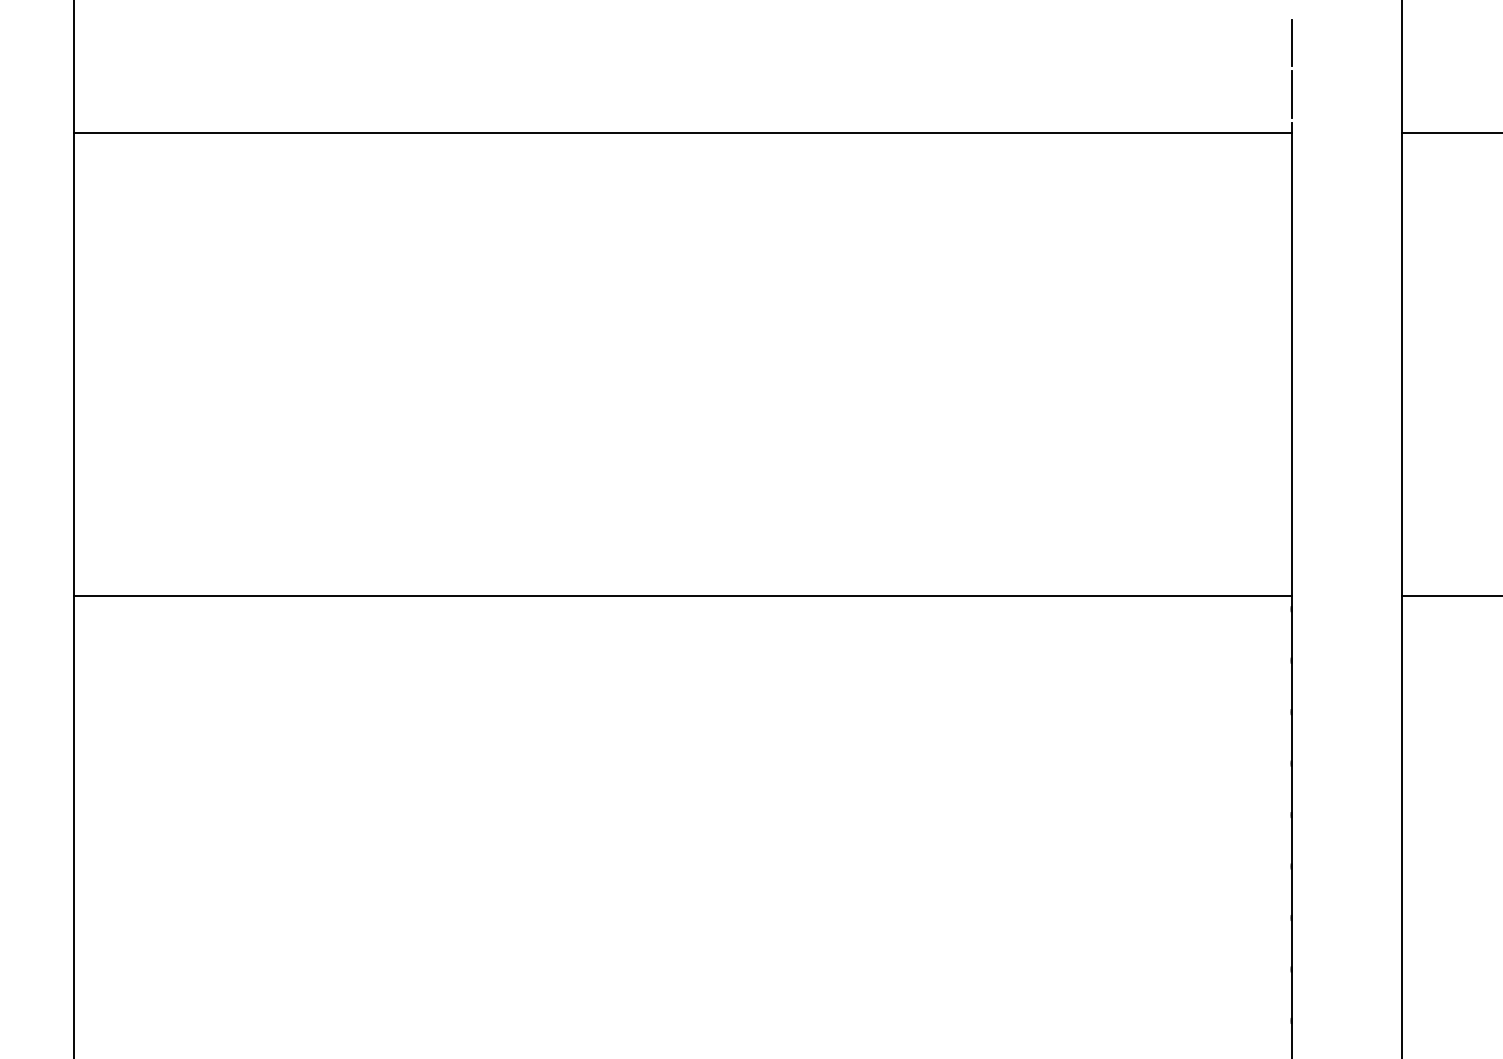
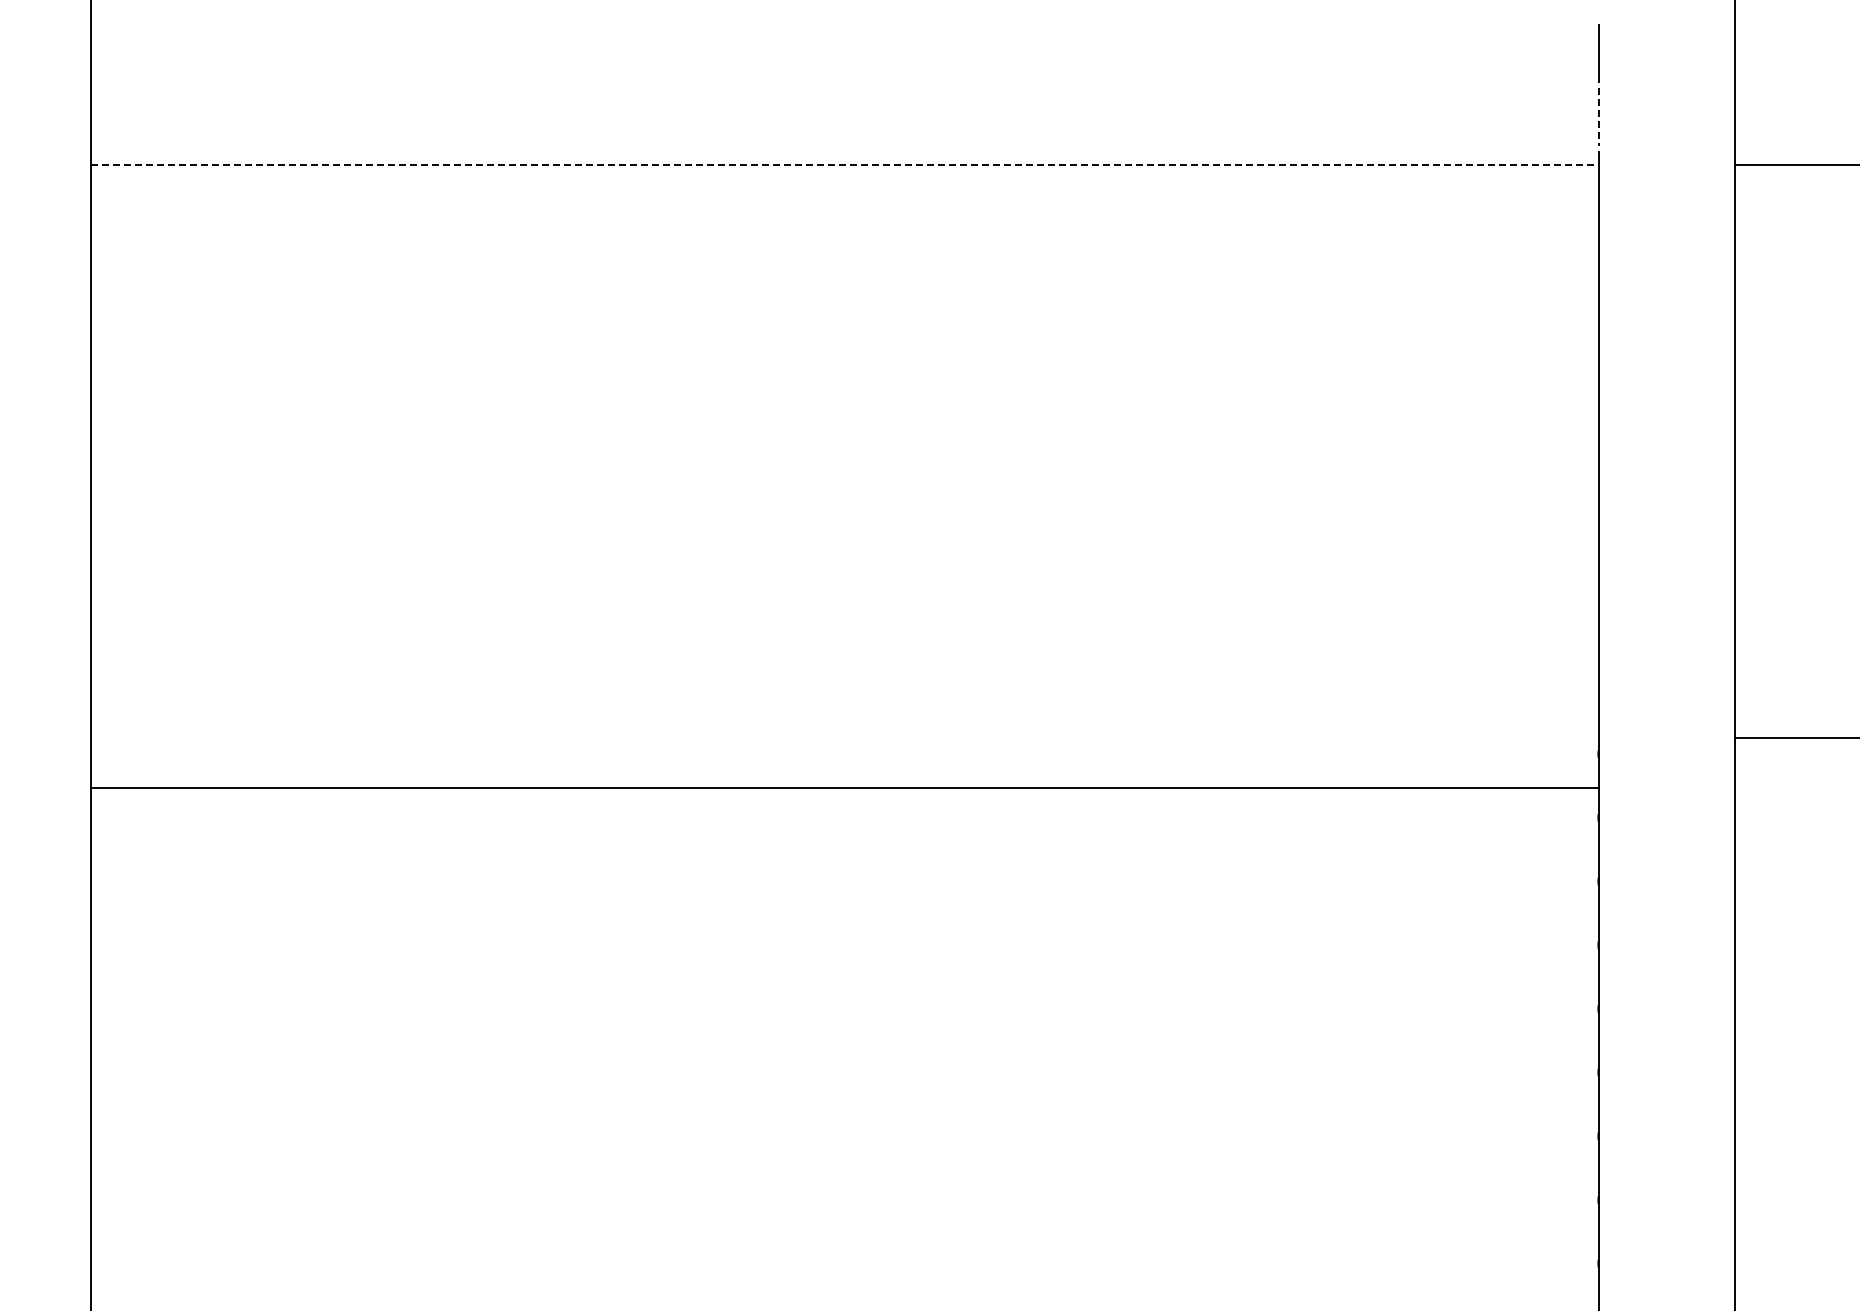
line: (1291, 94) -> (1598, 117), solid -> dashed
line: (683, 132) -> (845, 164), solid -> dashed
line: (682, 596) -> (844, 788), moved

